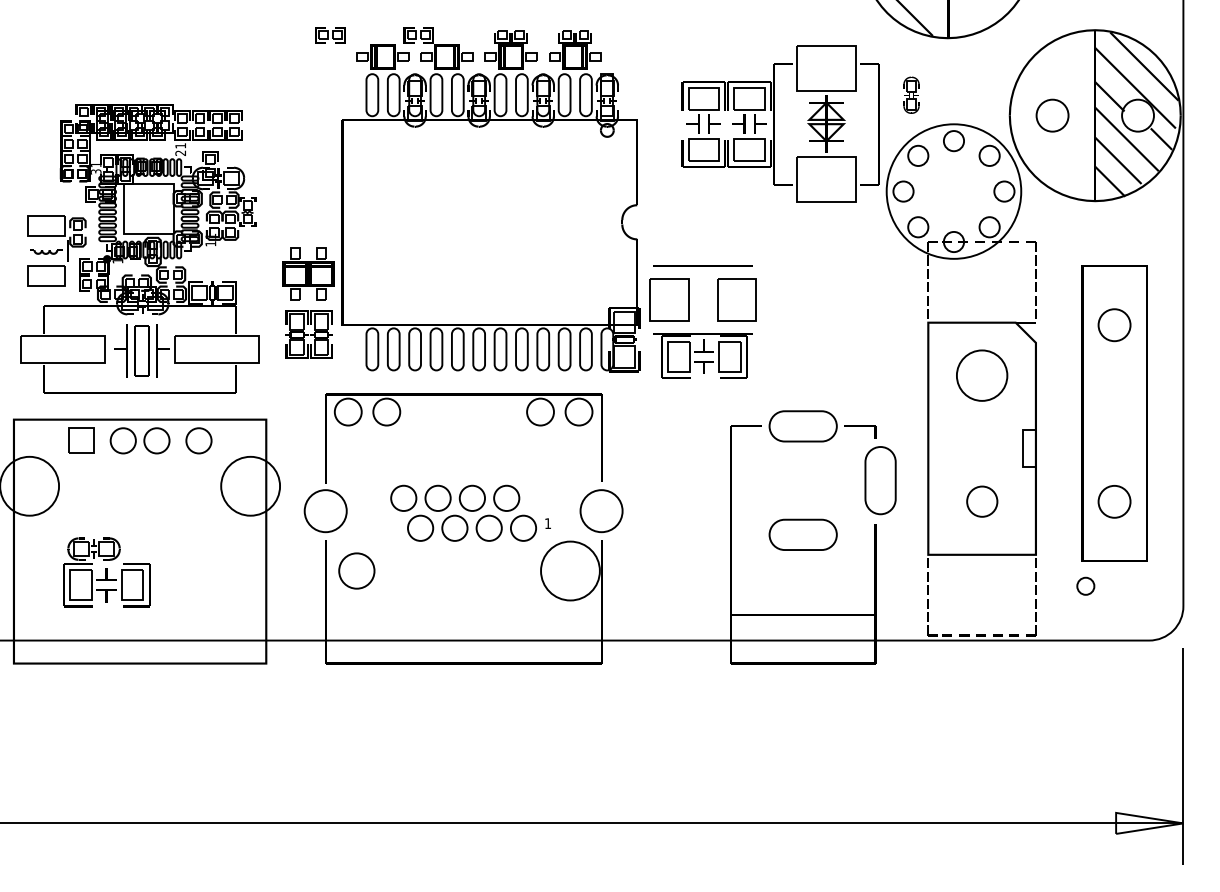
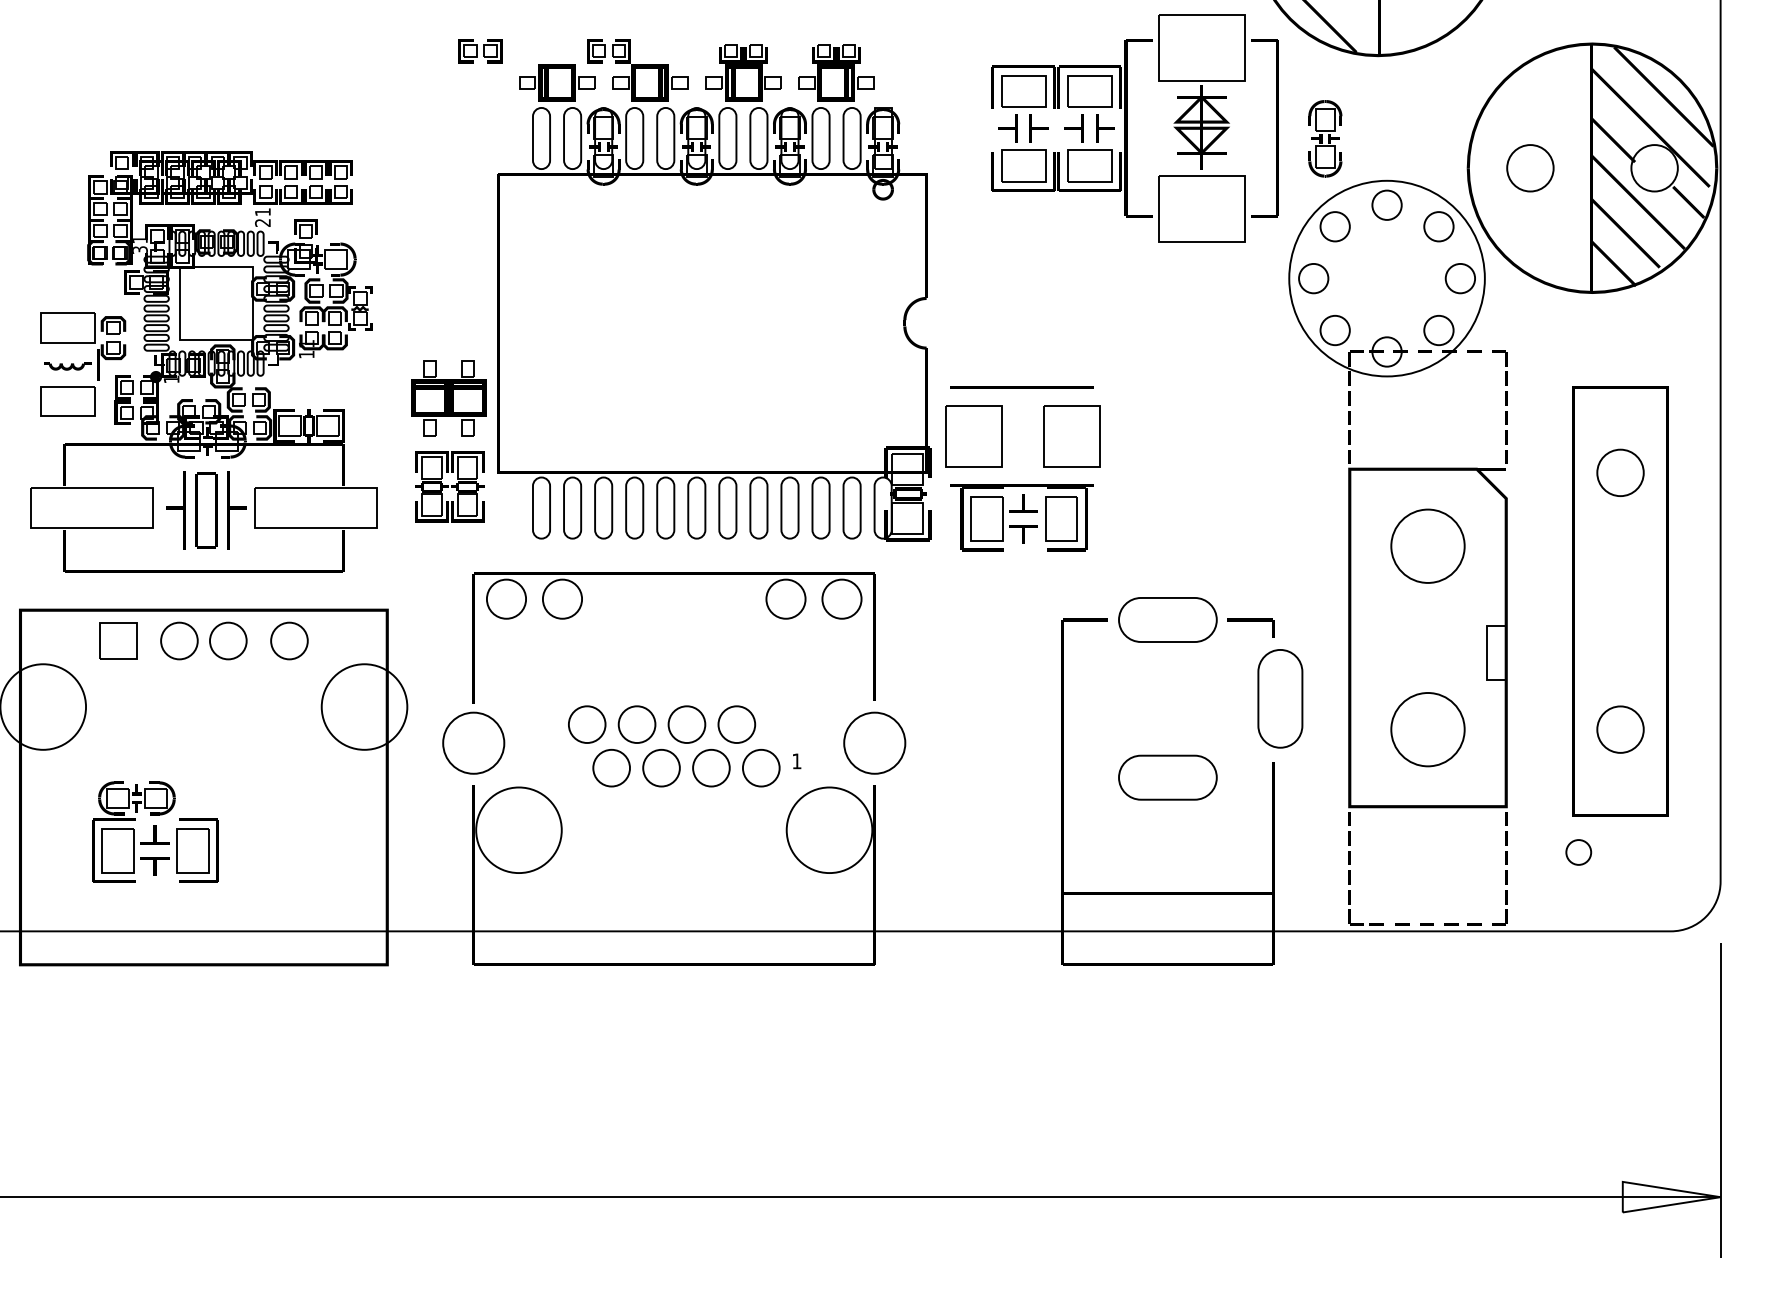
part: (911, 94) -> (1325, 137), size x1.43
part: (780, 123) -> (1134, 127), moved
circle: (982, 501) -> (1428, 729), size x1.67
circle: (356, 570) -> (518, 829), size x1.67

